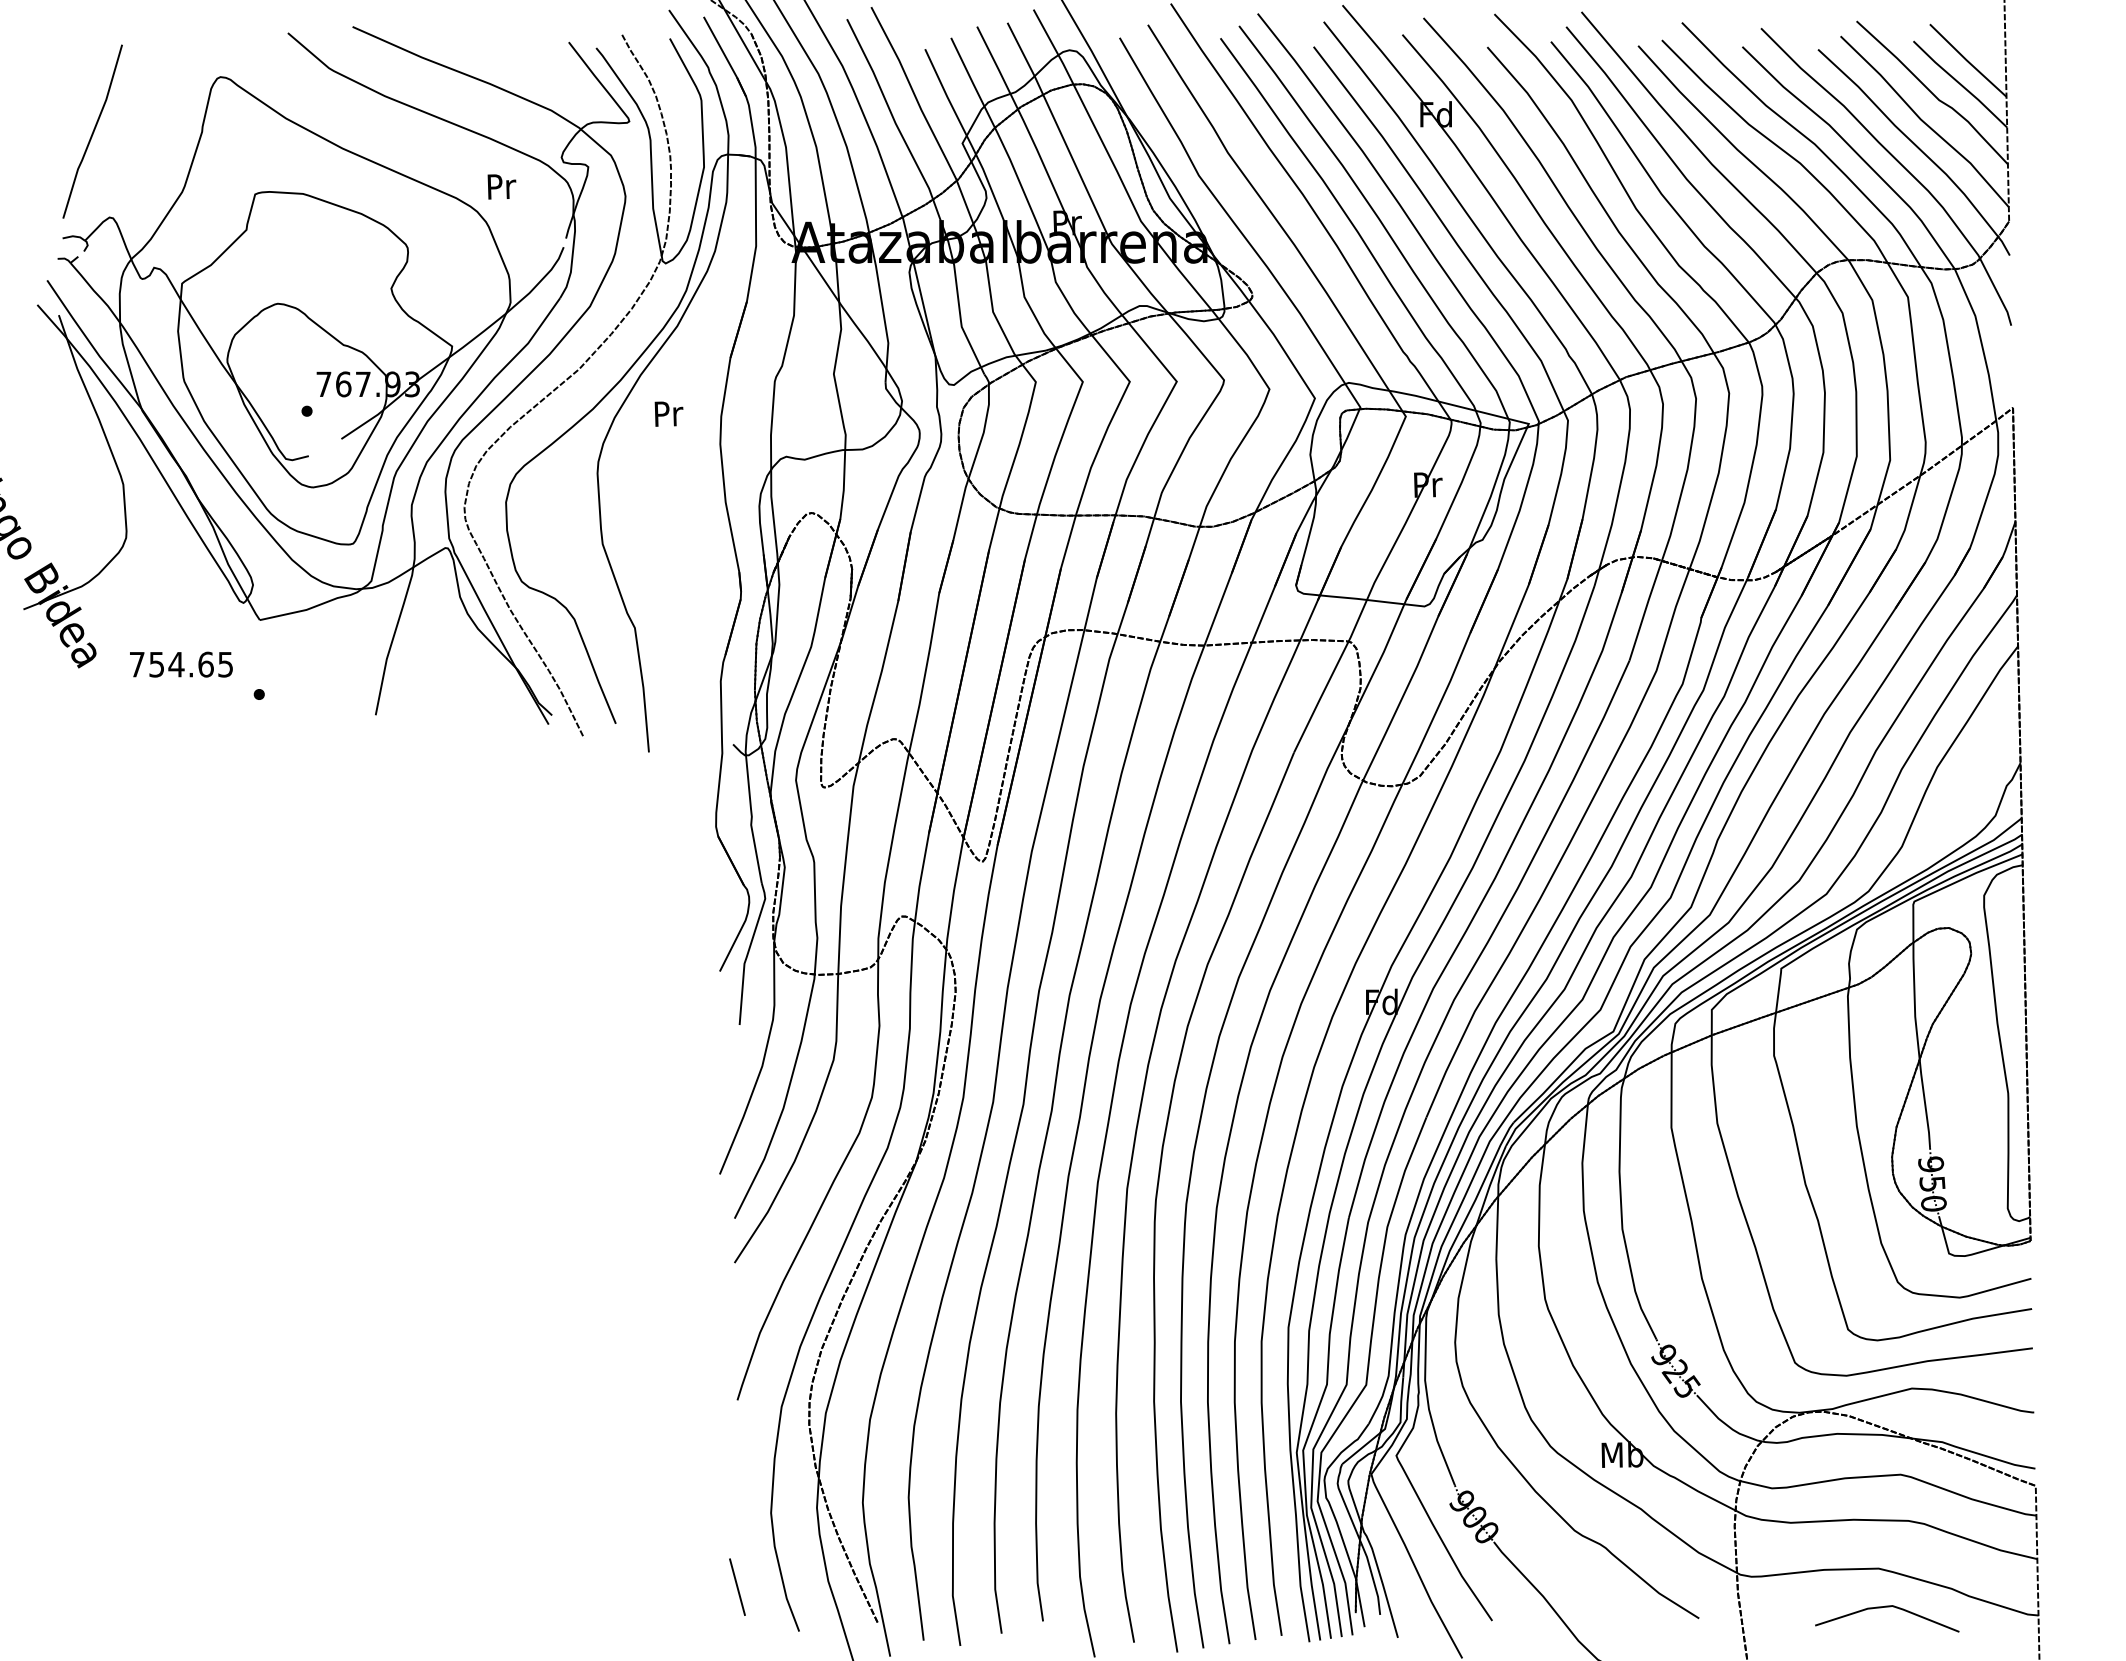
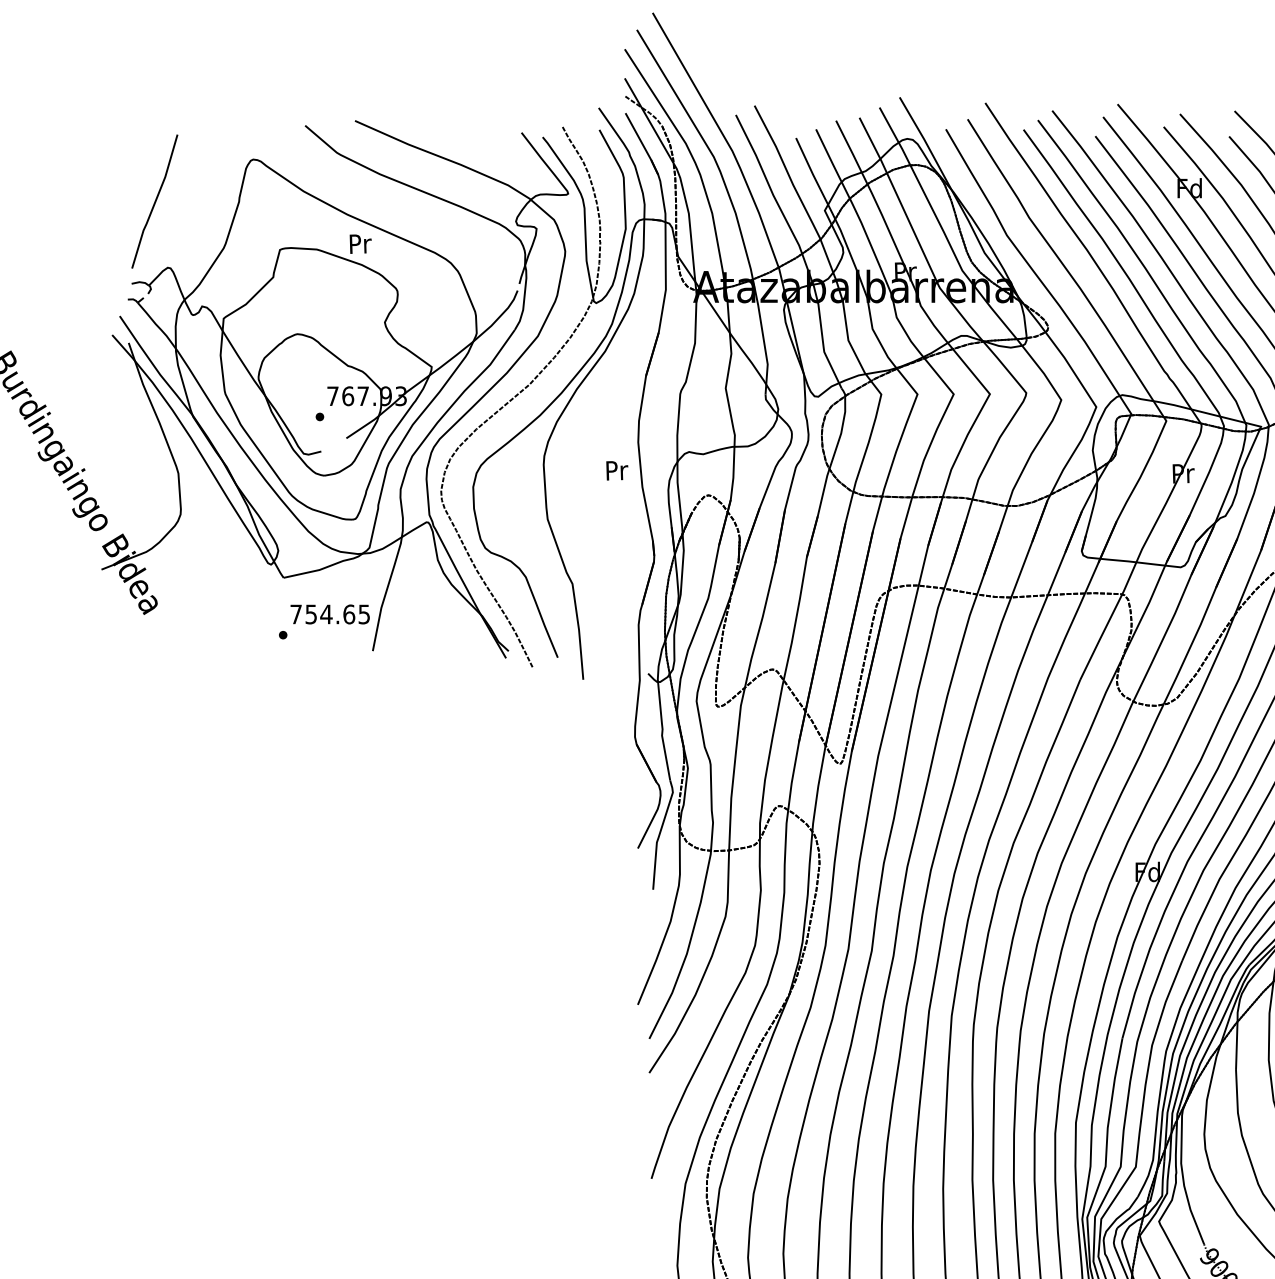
text: (501, 186) -> (360, 243), moved
text: (668, 413) -> (616, 470), moved
text: (181, 664) -> (330, 614), moved

